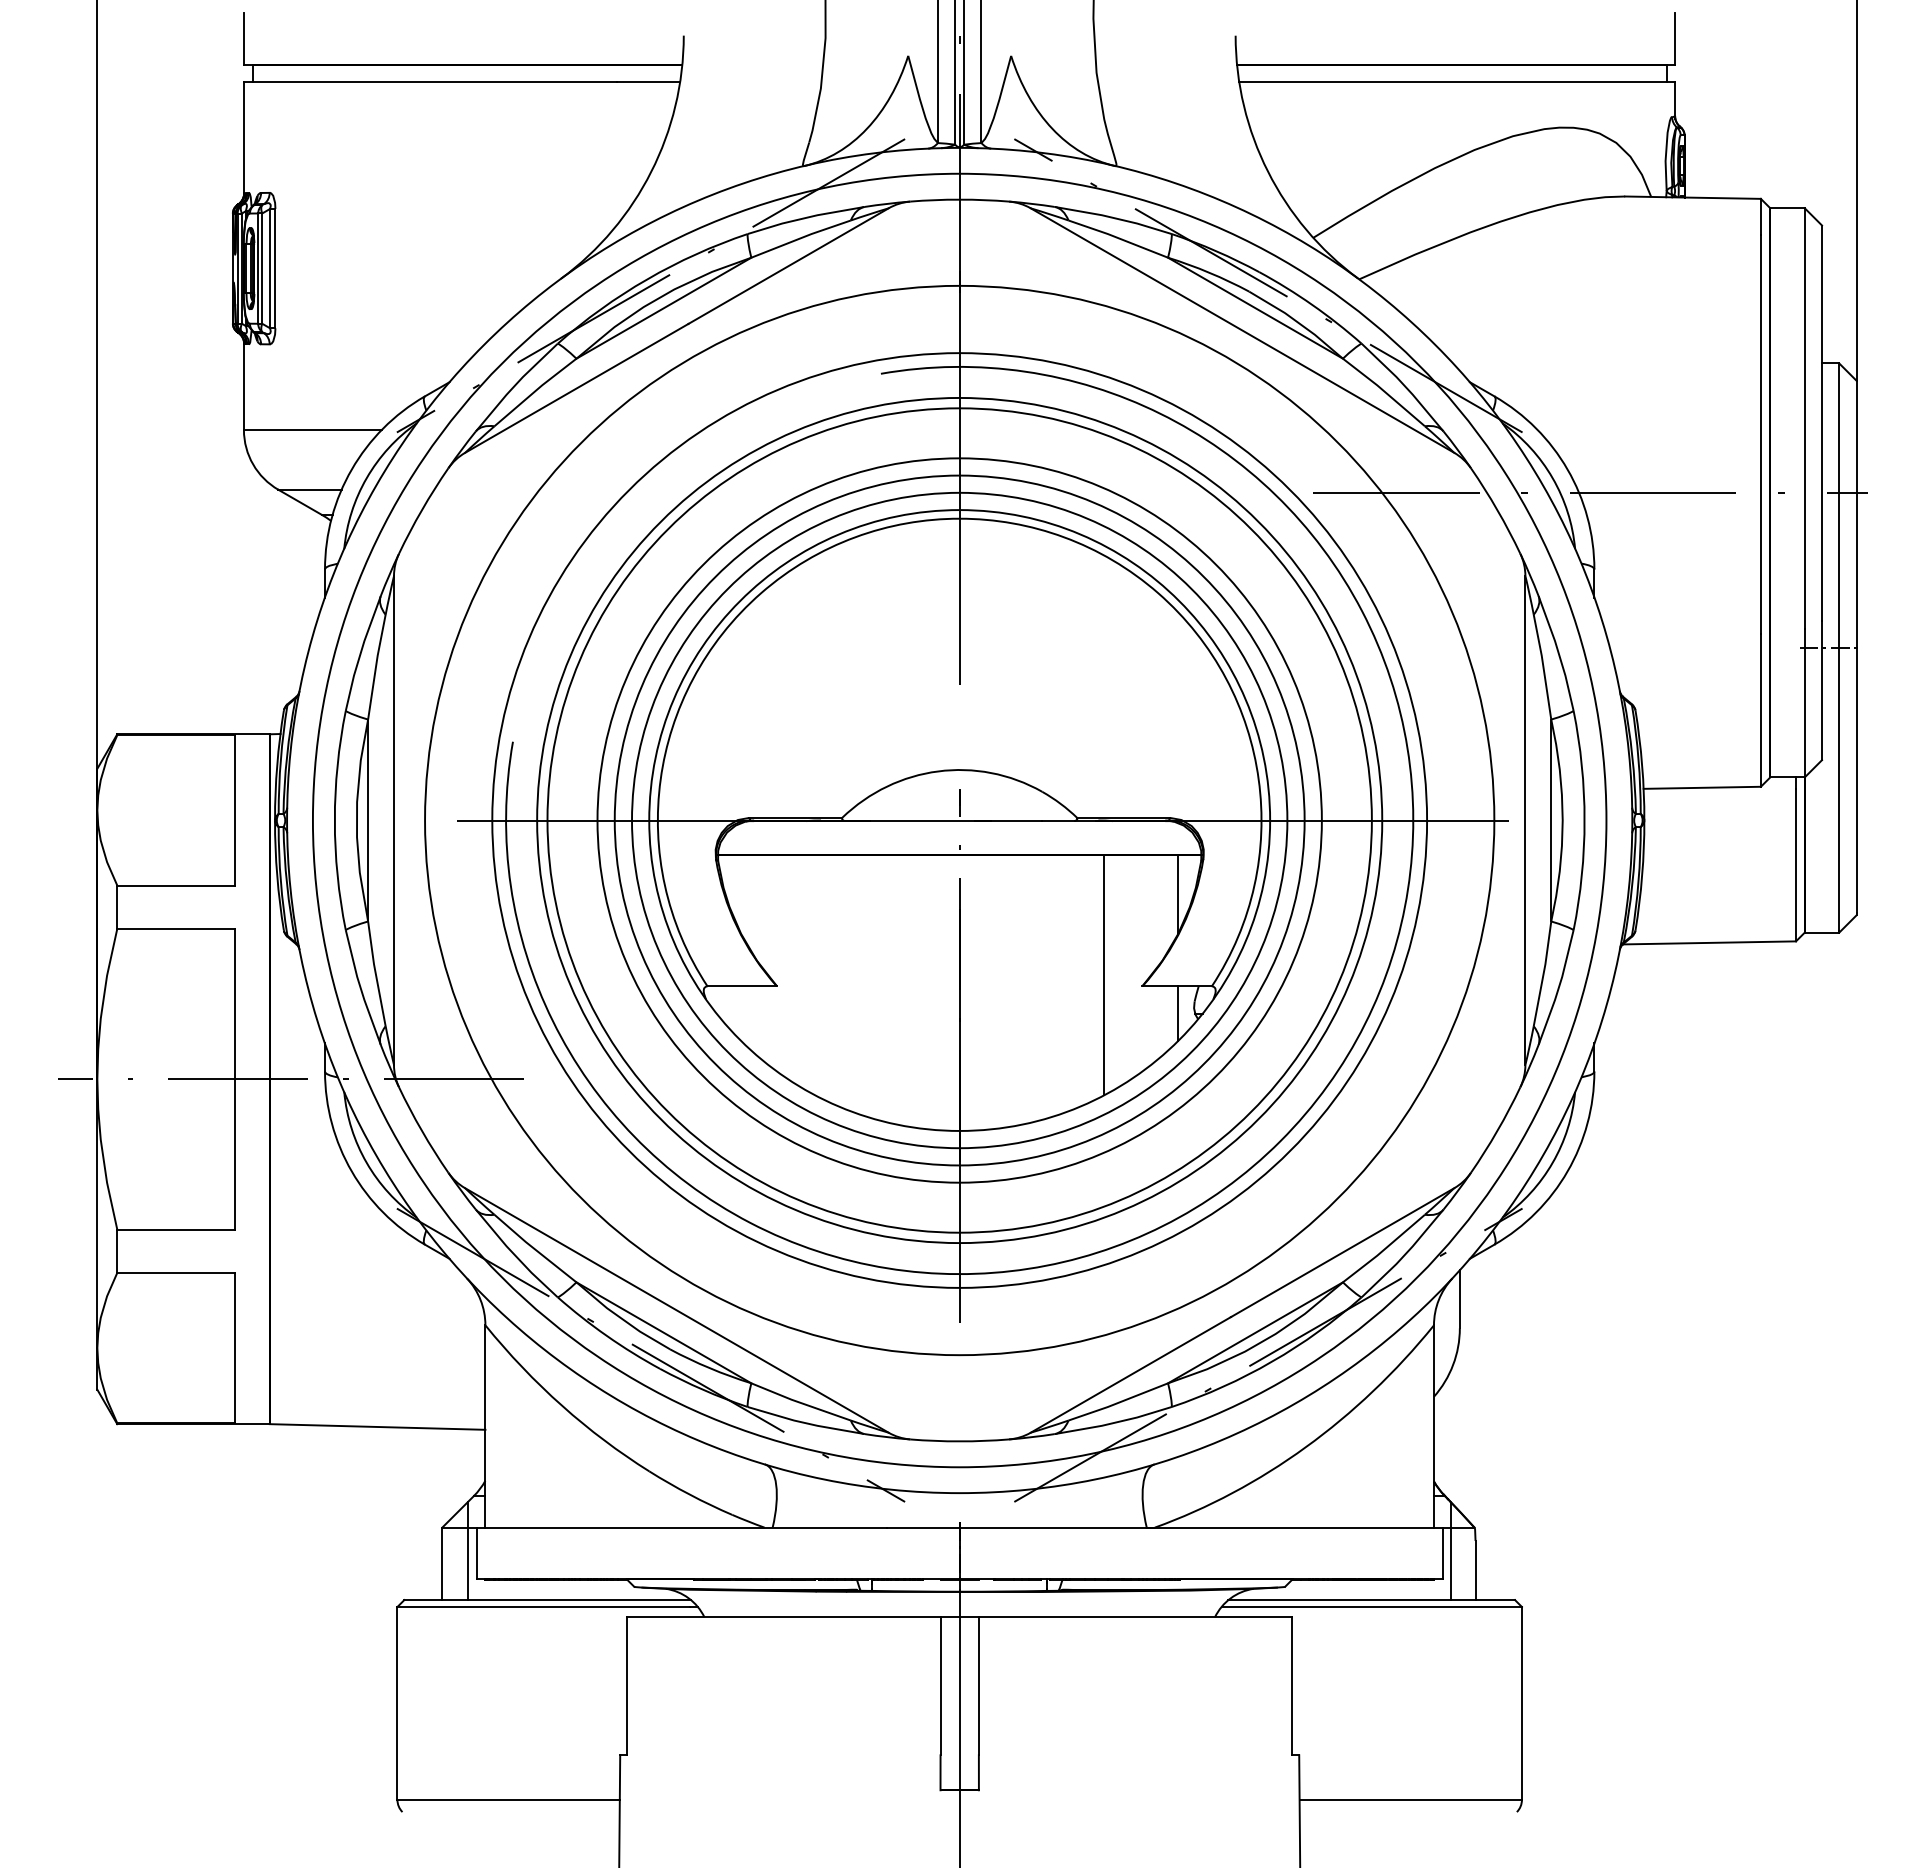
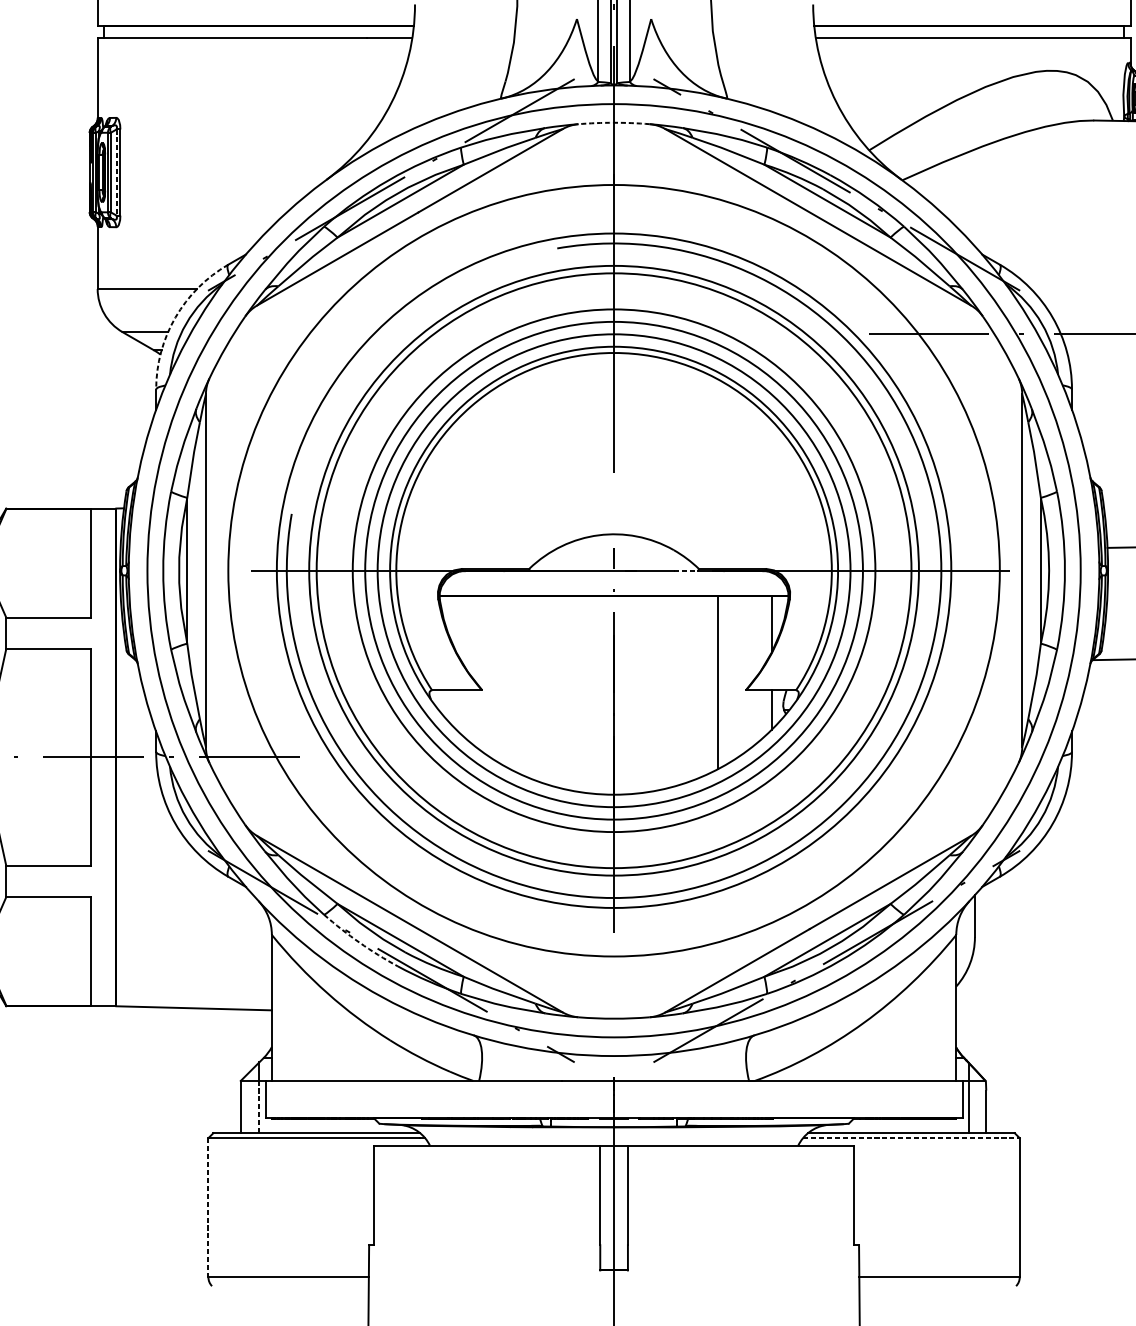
arc: (959, 199) -> (613, 122), solid -> dashed
line: (270, 268) -> (116, 172), solid -> dashed
arc: (351, 469) -> (175, 317), solid -> dashed
line: (1059, 820) -> (686, 570), solid -> dashed
arc: (606, 1336) -> (359, 943), solid -> dashed
line: (468, 1563) -> (259, 1106), solid -> dashed
line: (1372, 1606) -> (911, 1137), solid -> dashed
line: (397, 1703) -> (208, 1207), solid -> dashed

